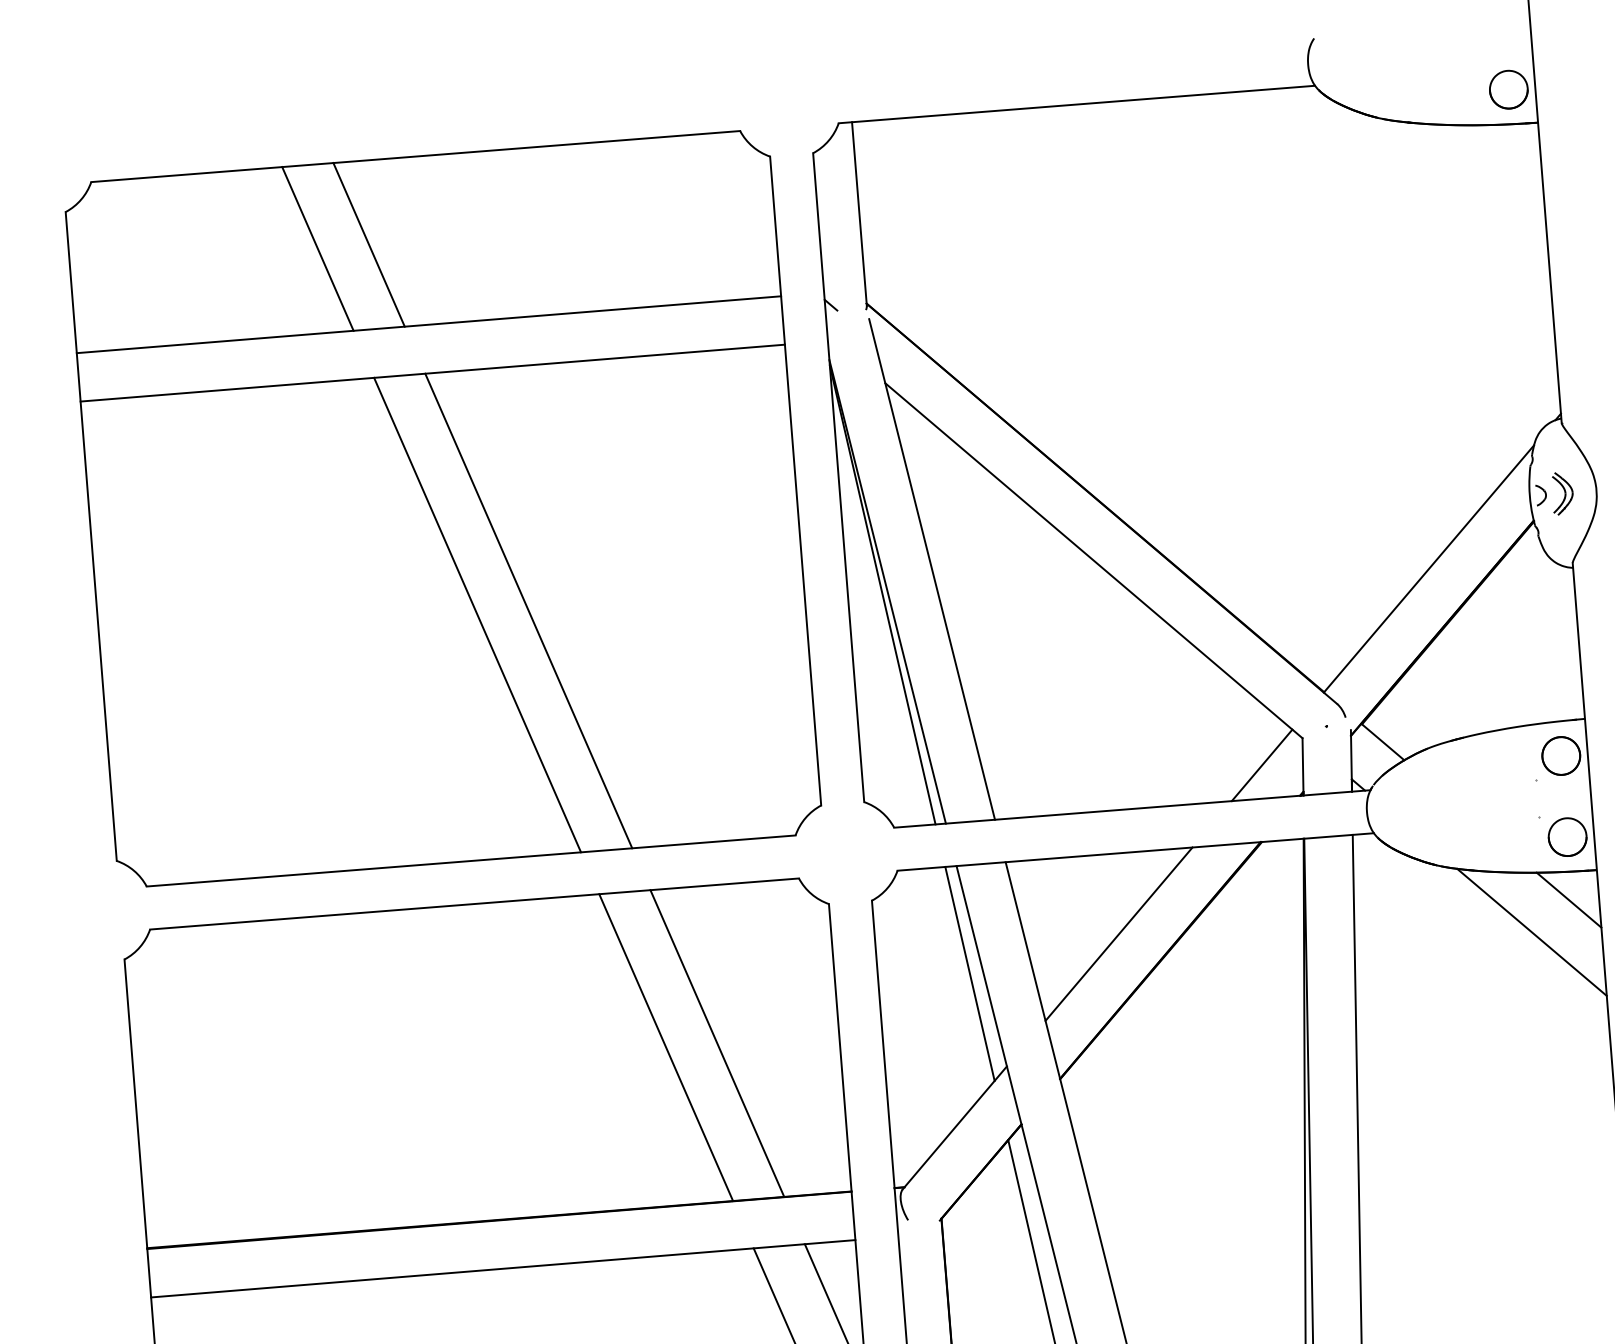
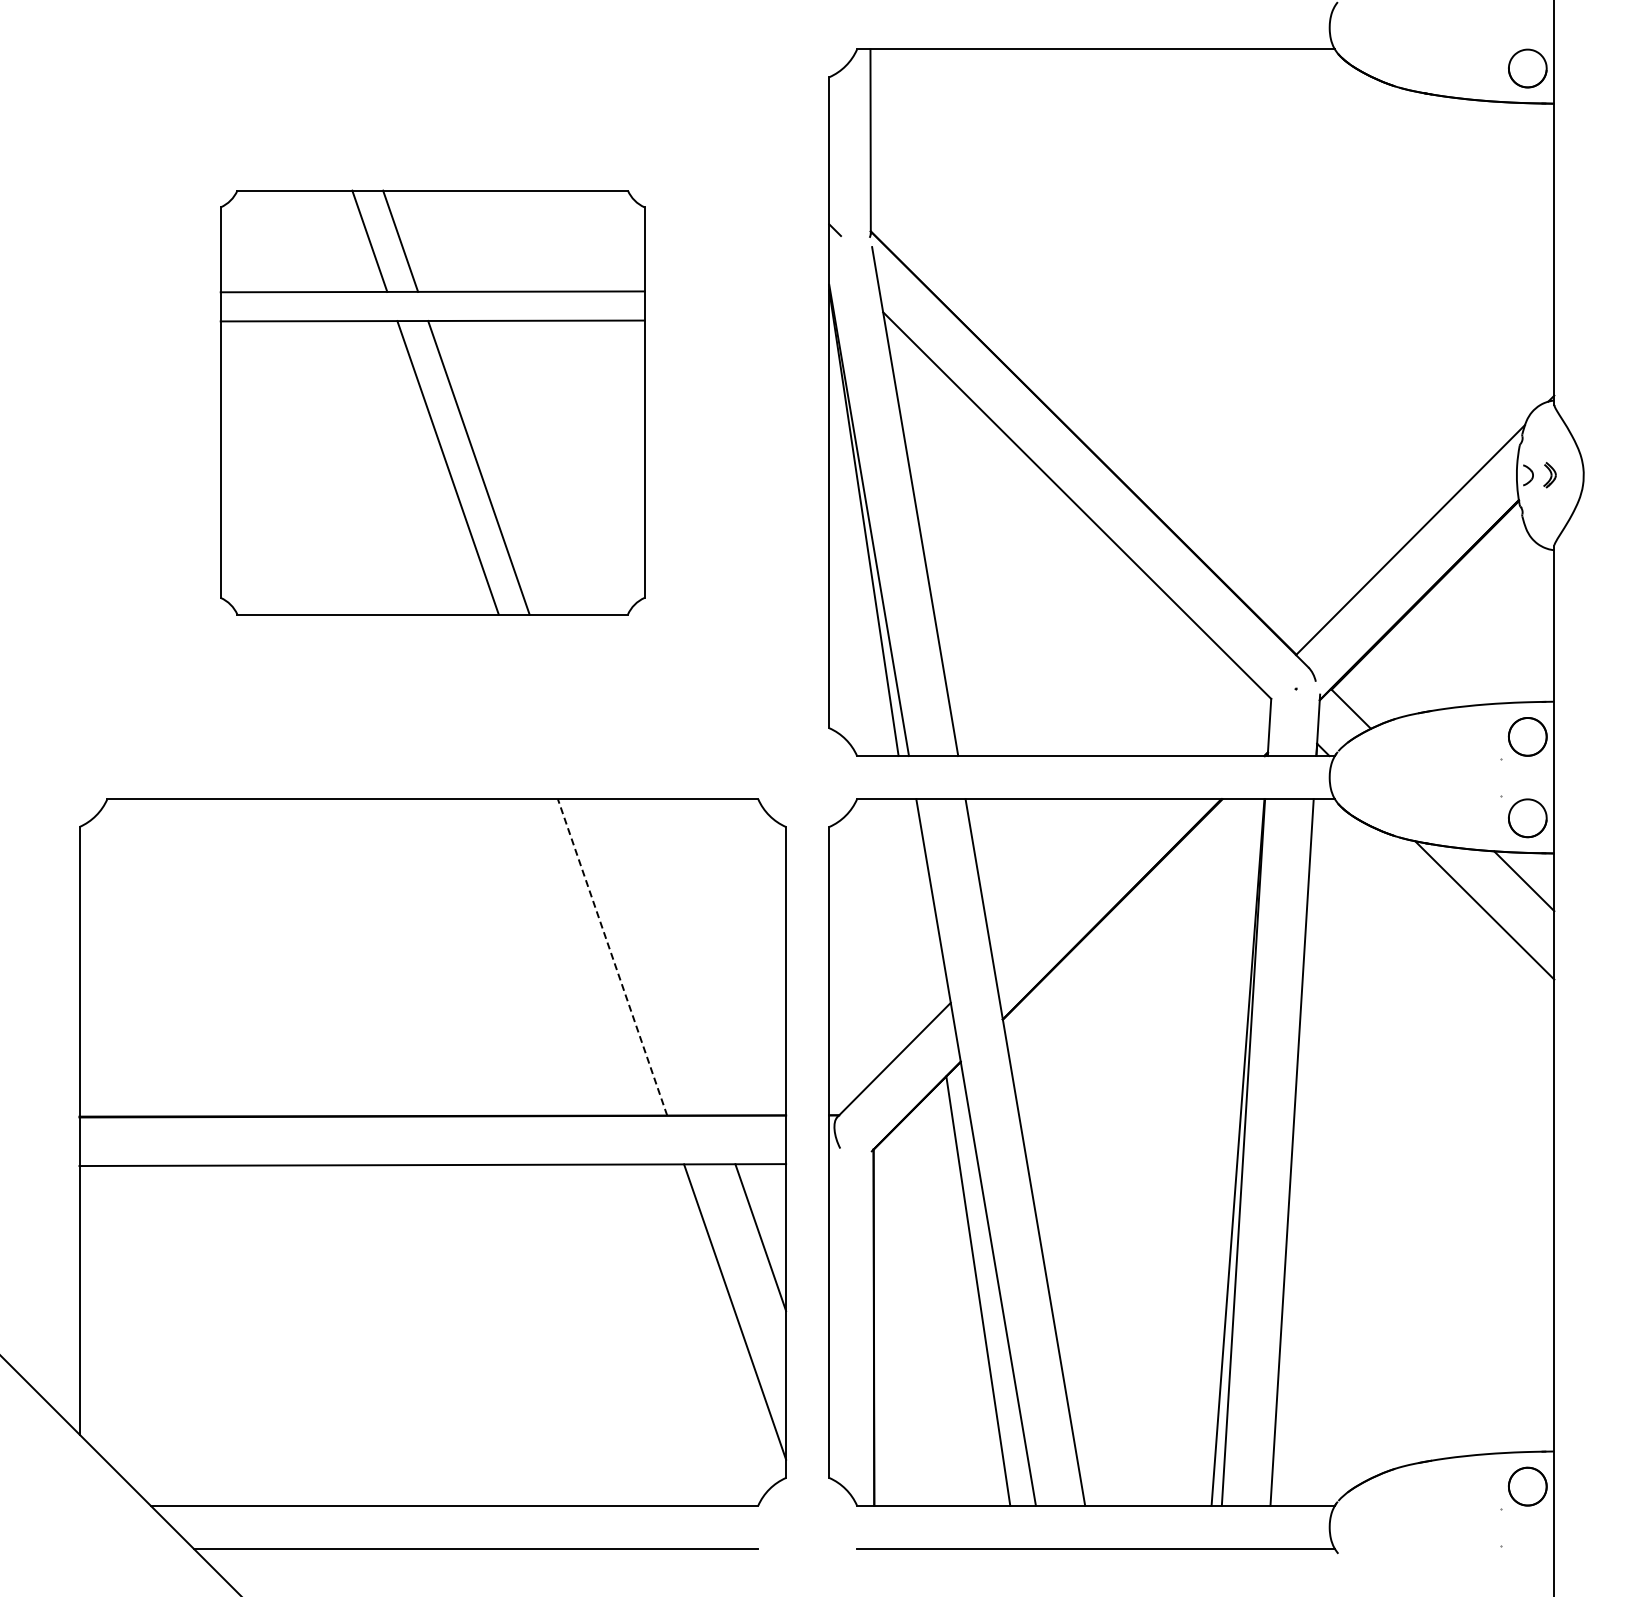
part: (1562, 492) -> (1549, 474), size x0.6
part: (443, 508) -> (432, 402), size x0.6
line: (1261, 765) -> (1228, 722), removed
line: (1118, 933) -> (1072, 879), removed
line: (970, 973) -> (921, 907), removed
line: (716, 1043) -> (663, 957), removed
line: (666, 1046) -> (612, 956), solid -> dashed

